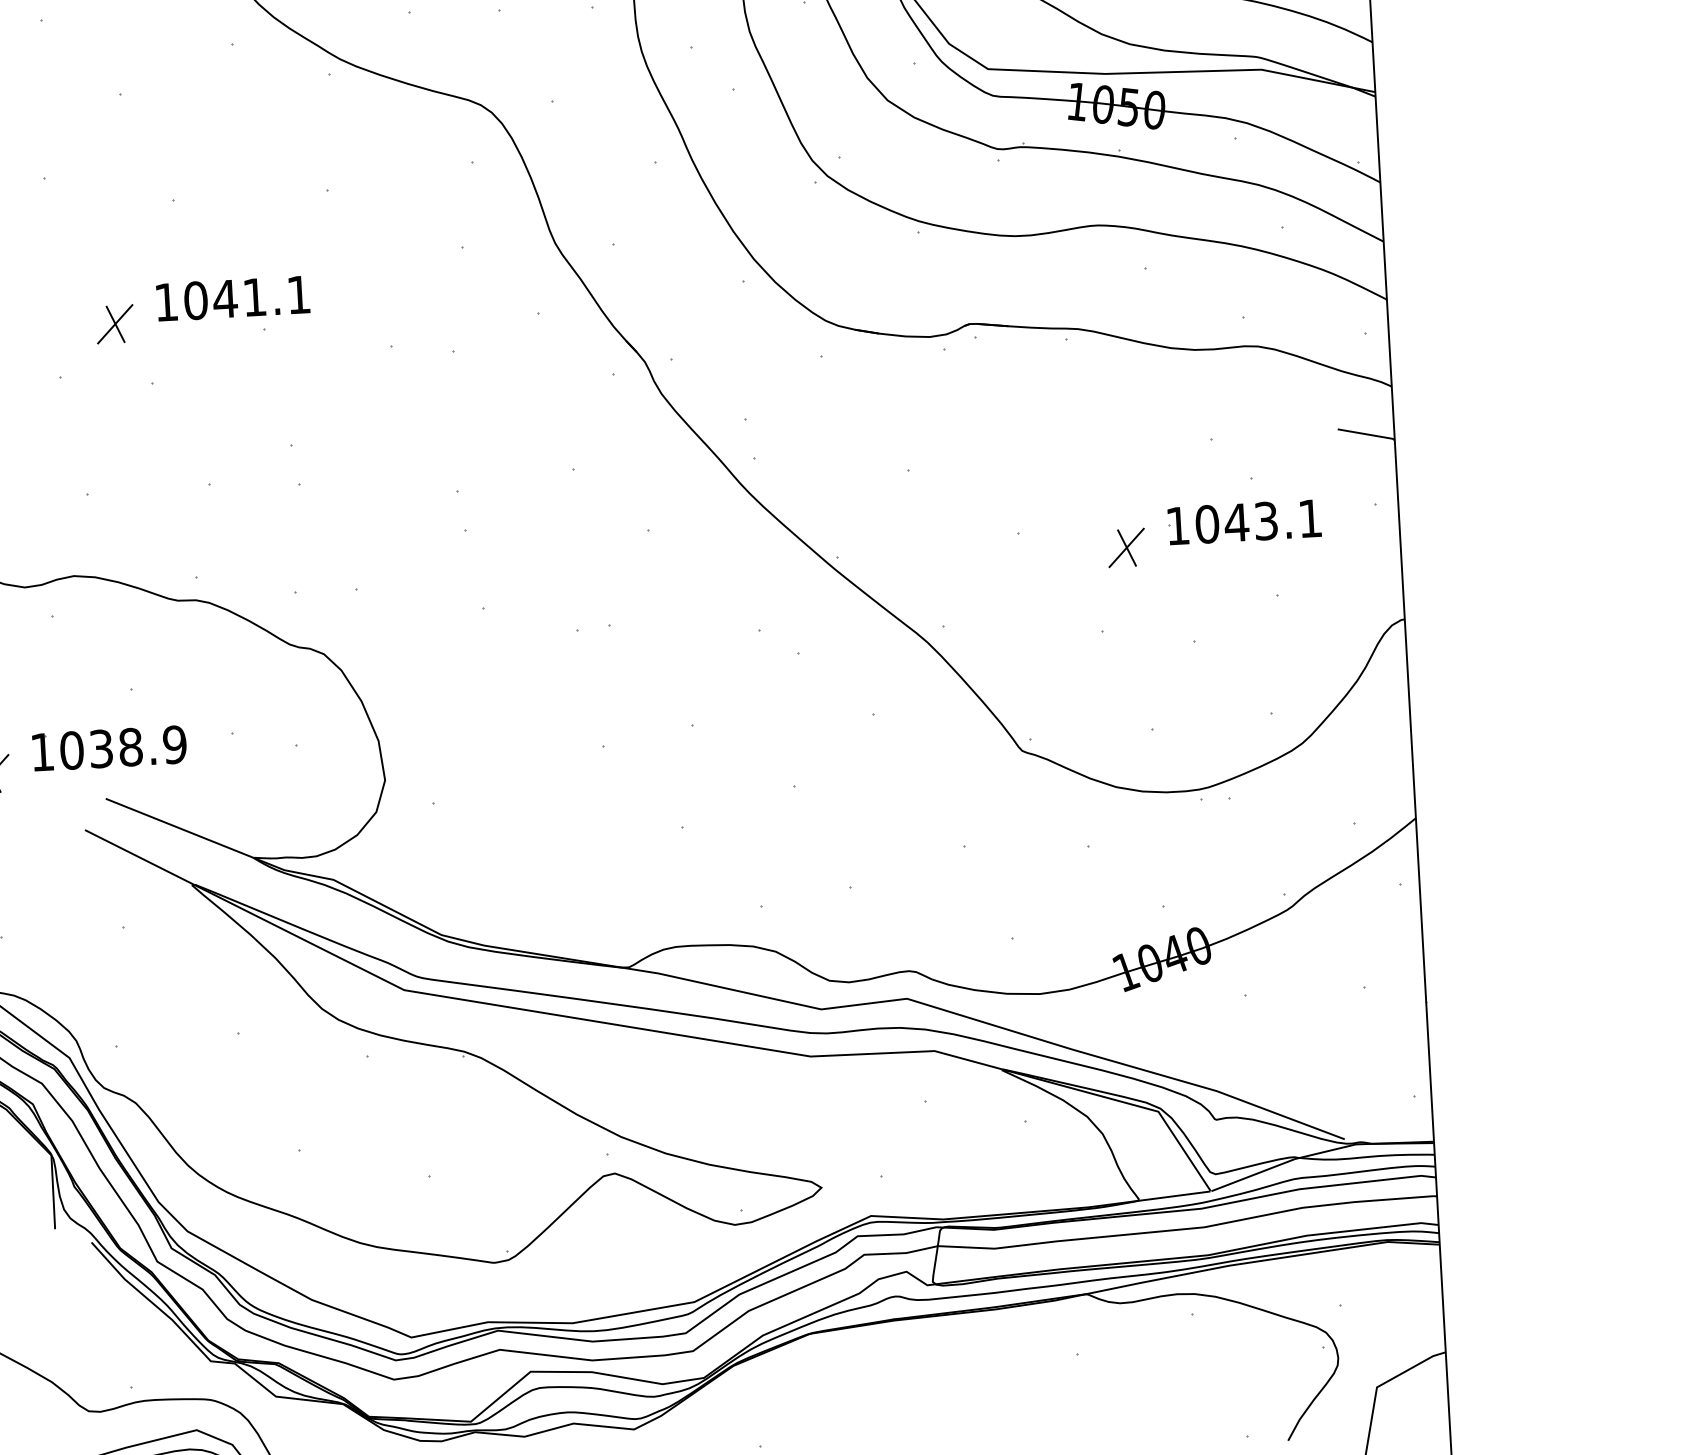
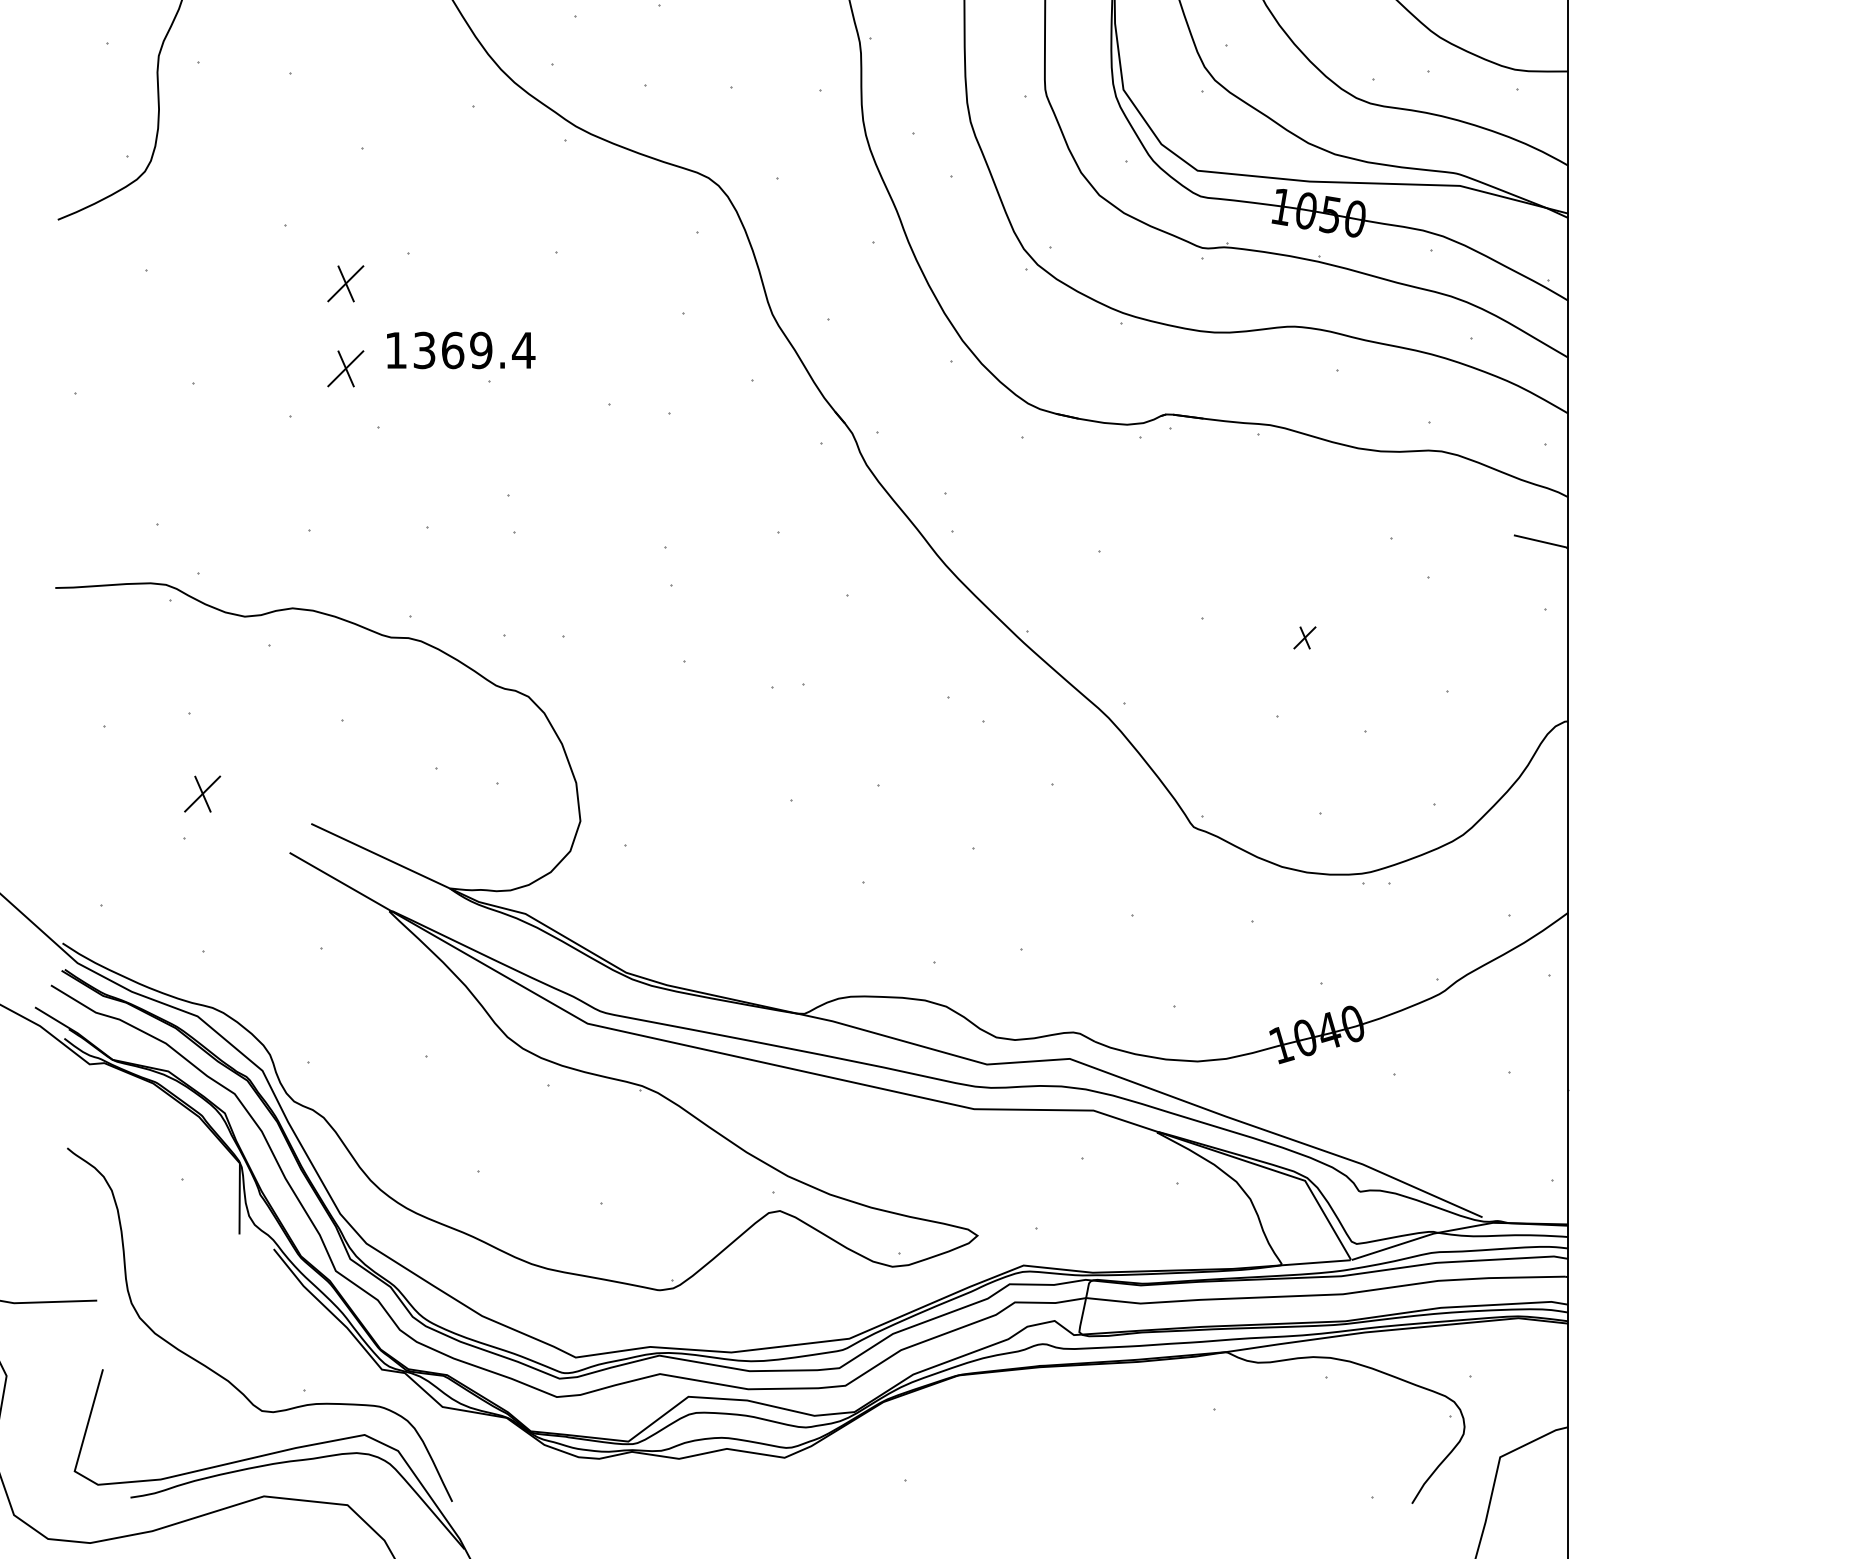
part: (109, 235) -> (345, 283), added
text: (247, 297) -> (474, 350), 1041.1 -> 1369.4
part: (1243, 522) -> (1418, 619), removed
part: (1126, 547) -> (1304, 637), size x0.6
part: (109, 748) -> (317, 775), removed

